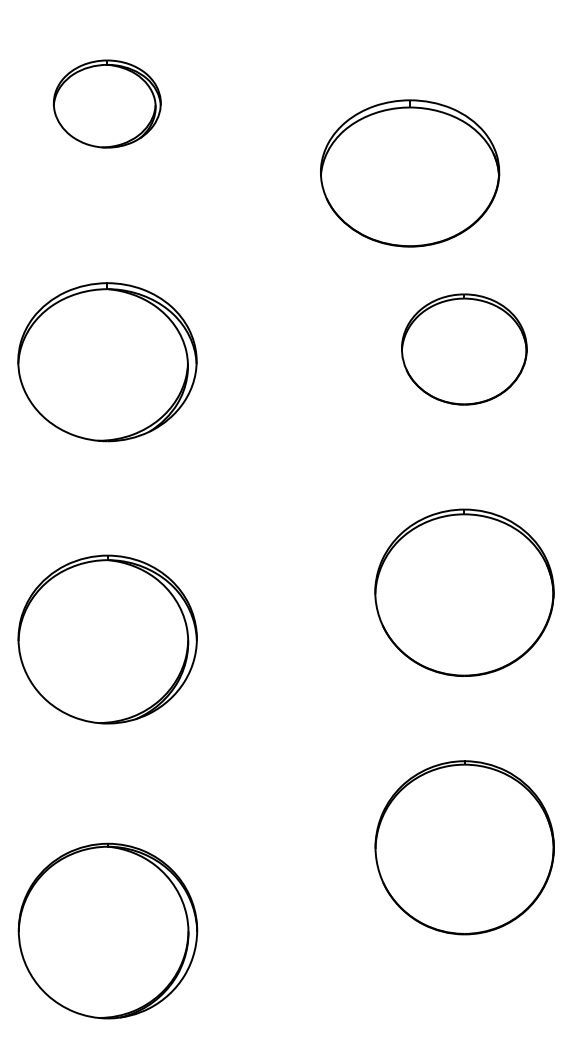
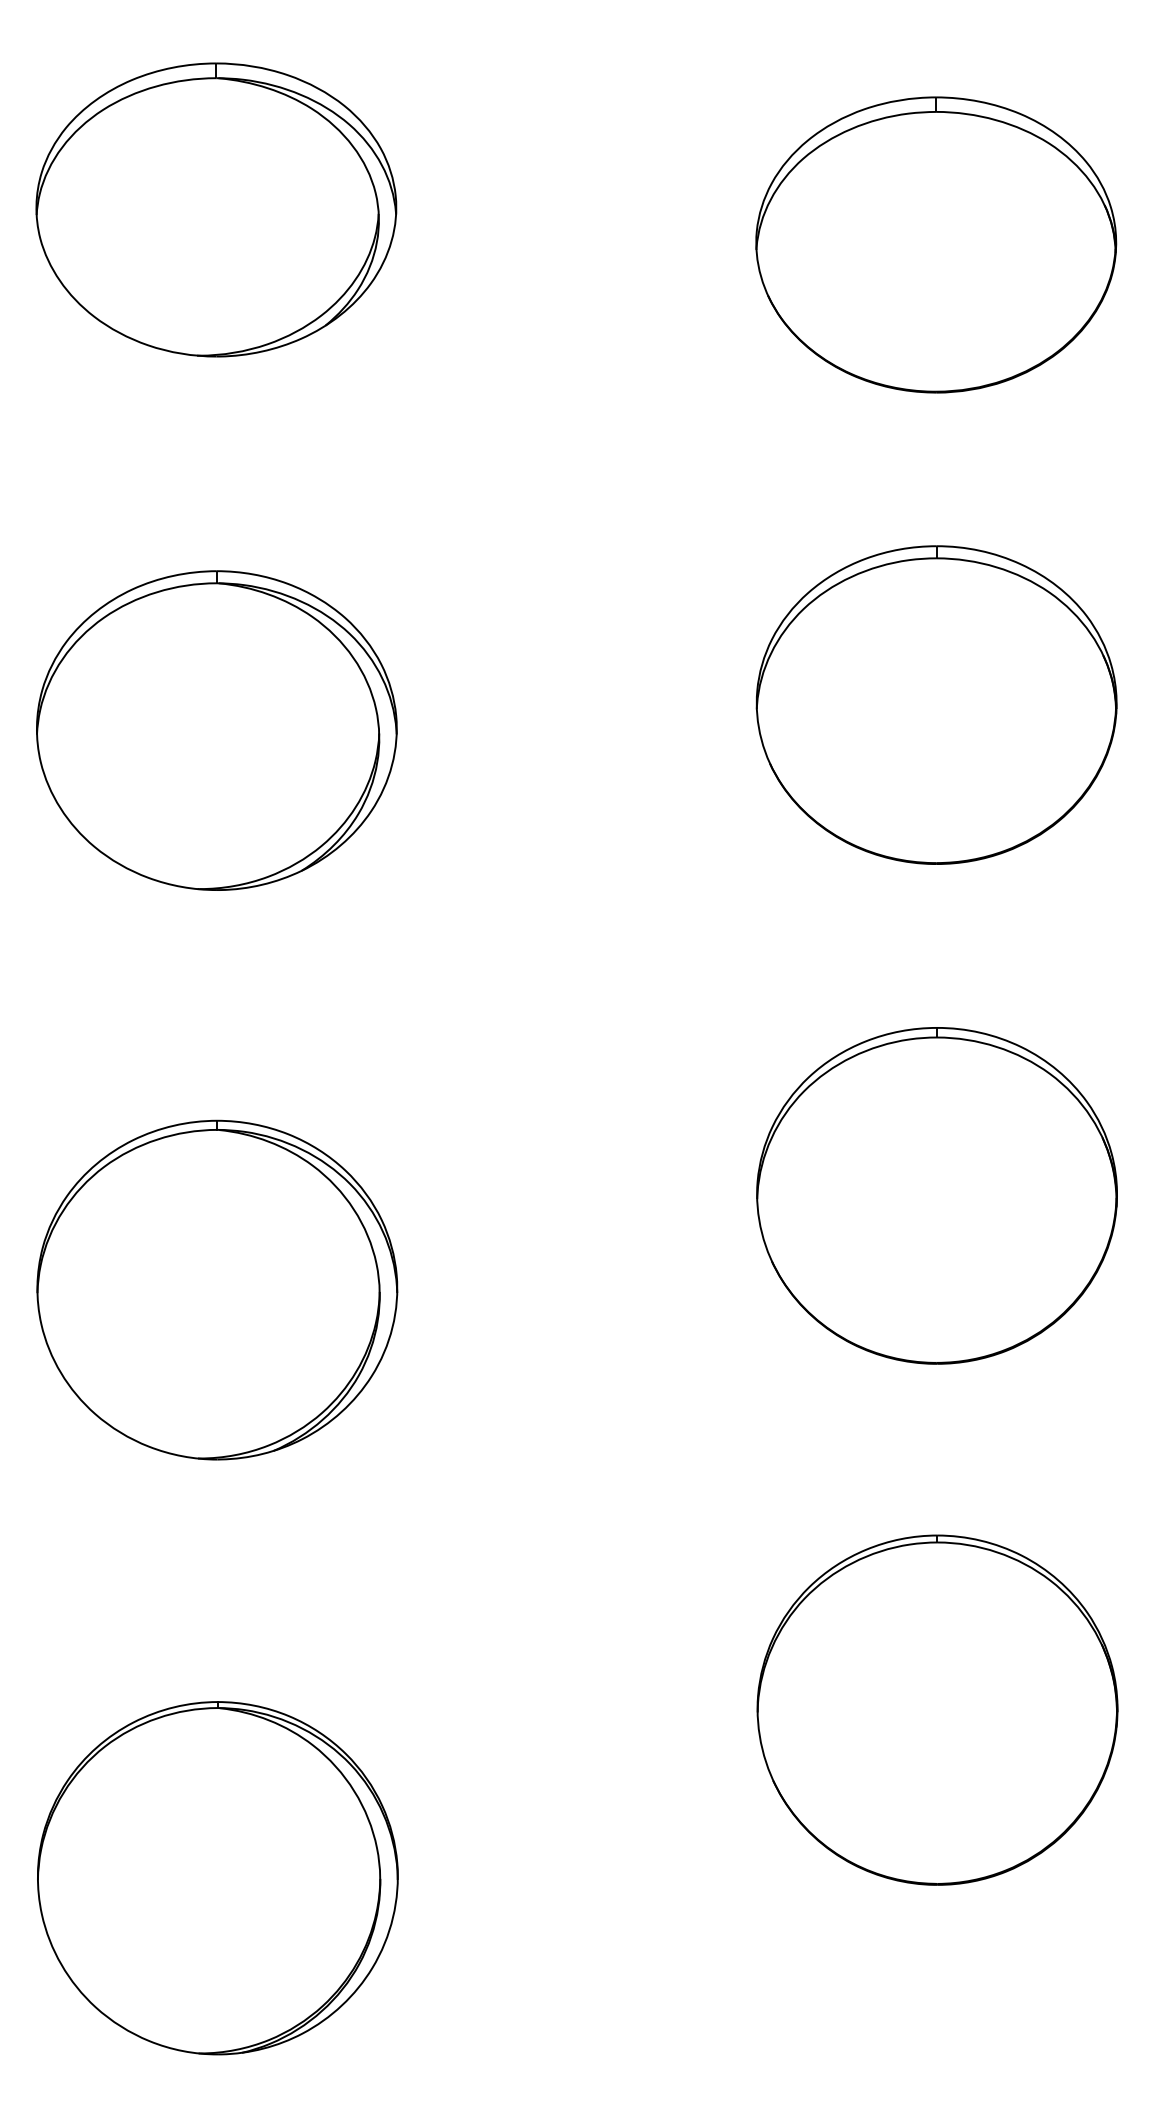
part: (107, 103) -> (216, 208), size x1.67
part: (410, 173) -> (937, 245), moved
part: (464, 349) -> (937, 704), size x1.43

